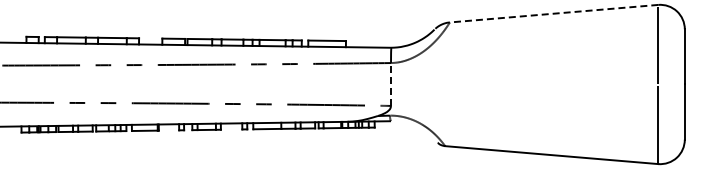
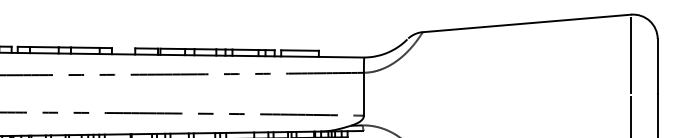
line: (554, 13) -> (527, 23), dashed -> solid
line: (391, 84) -> (364, 94), dashed -> solid

